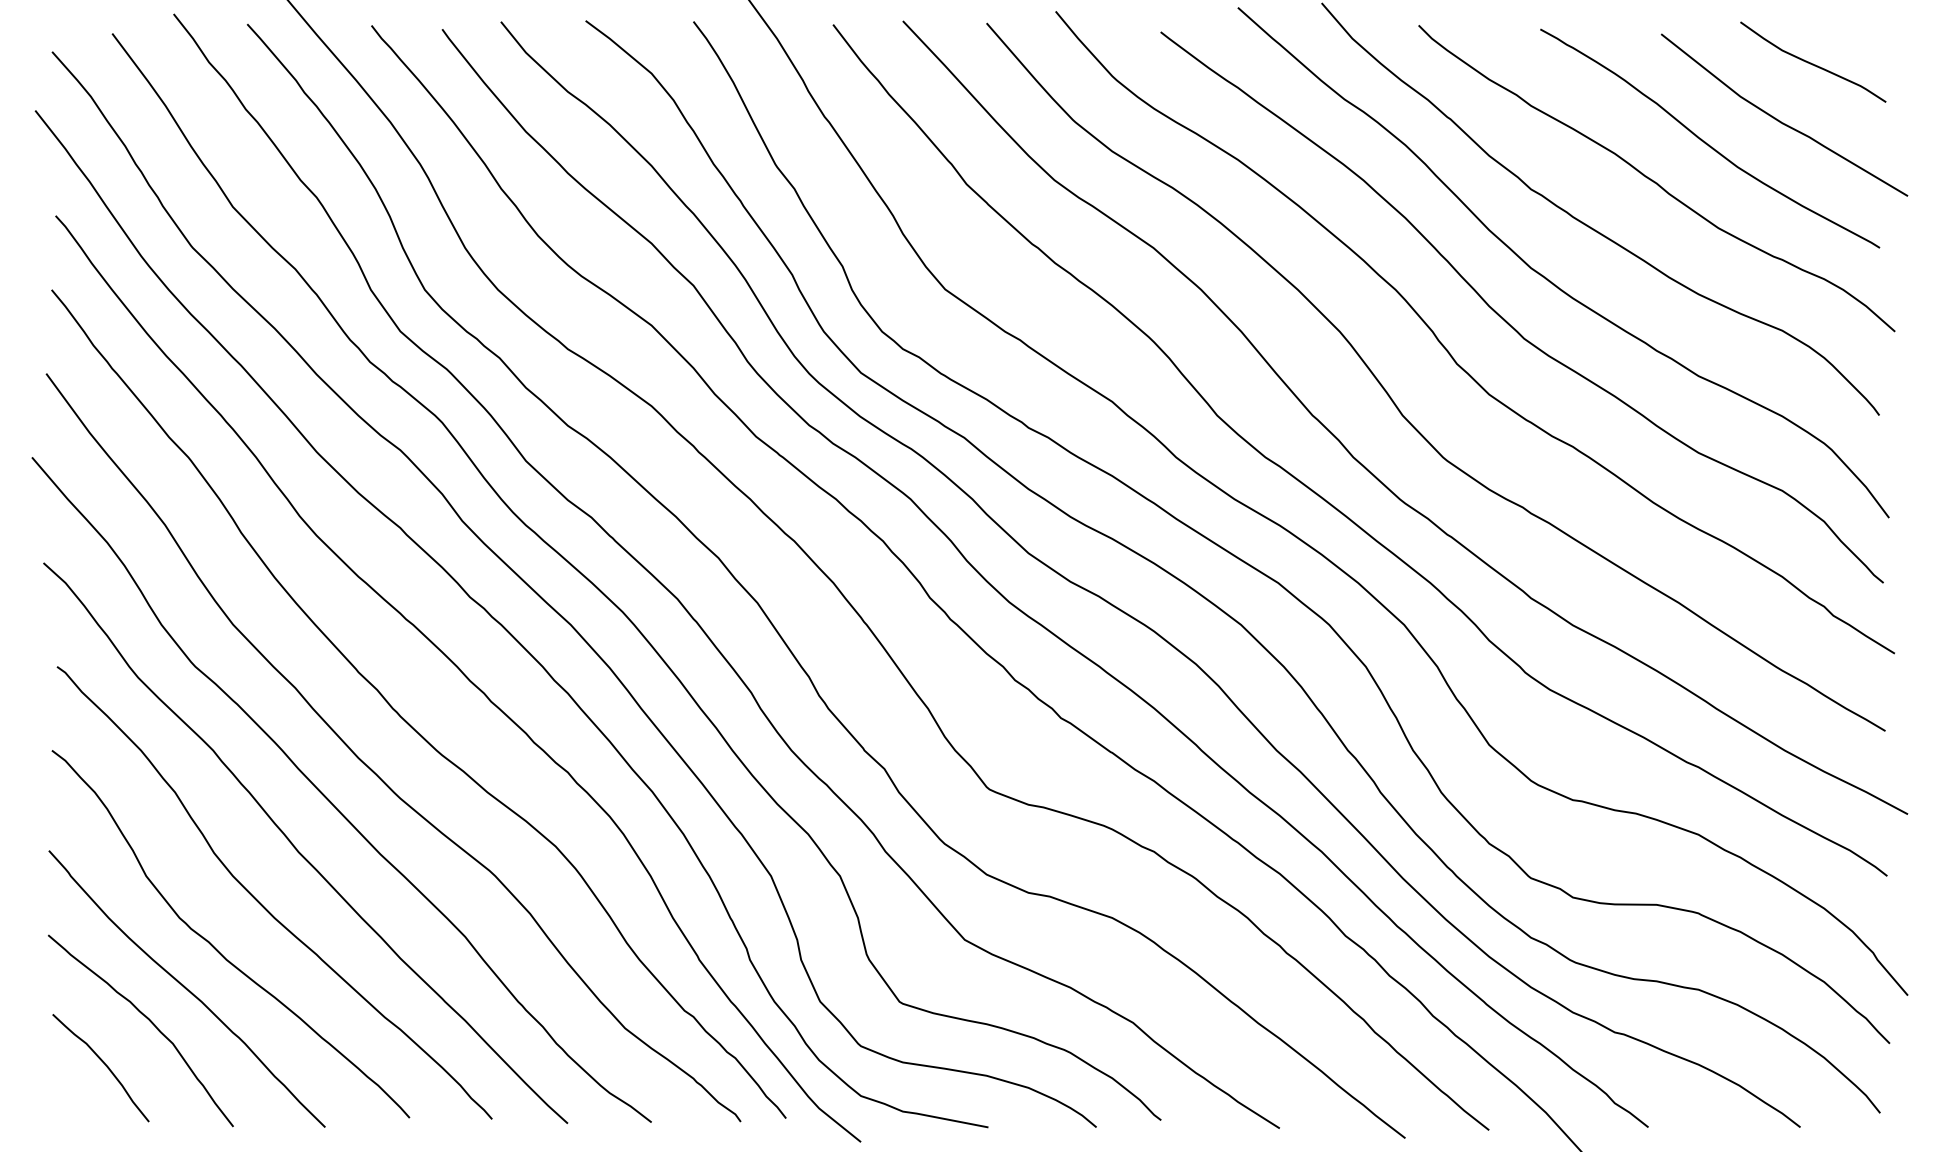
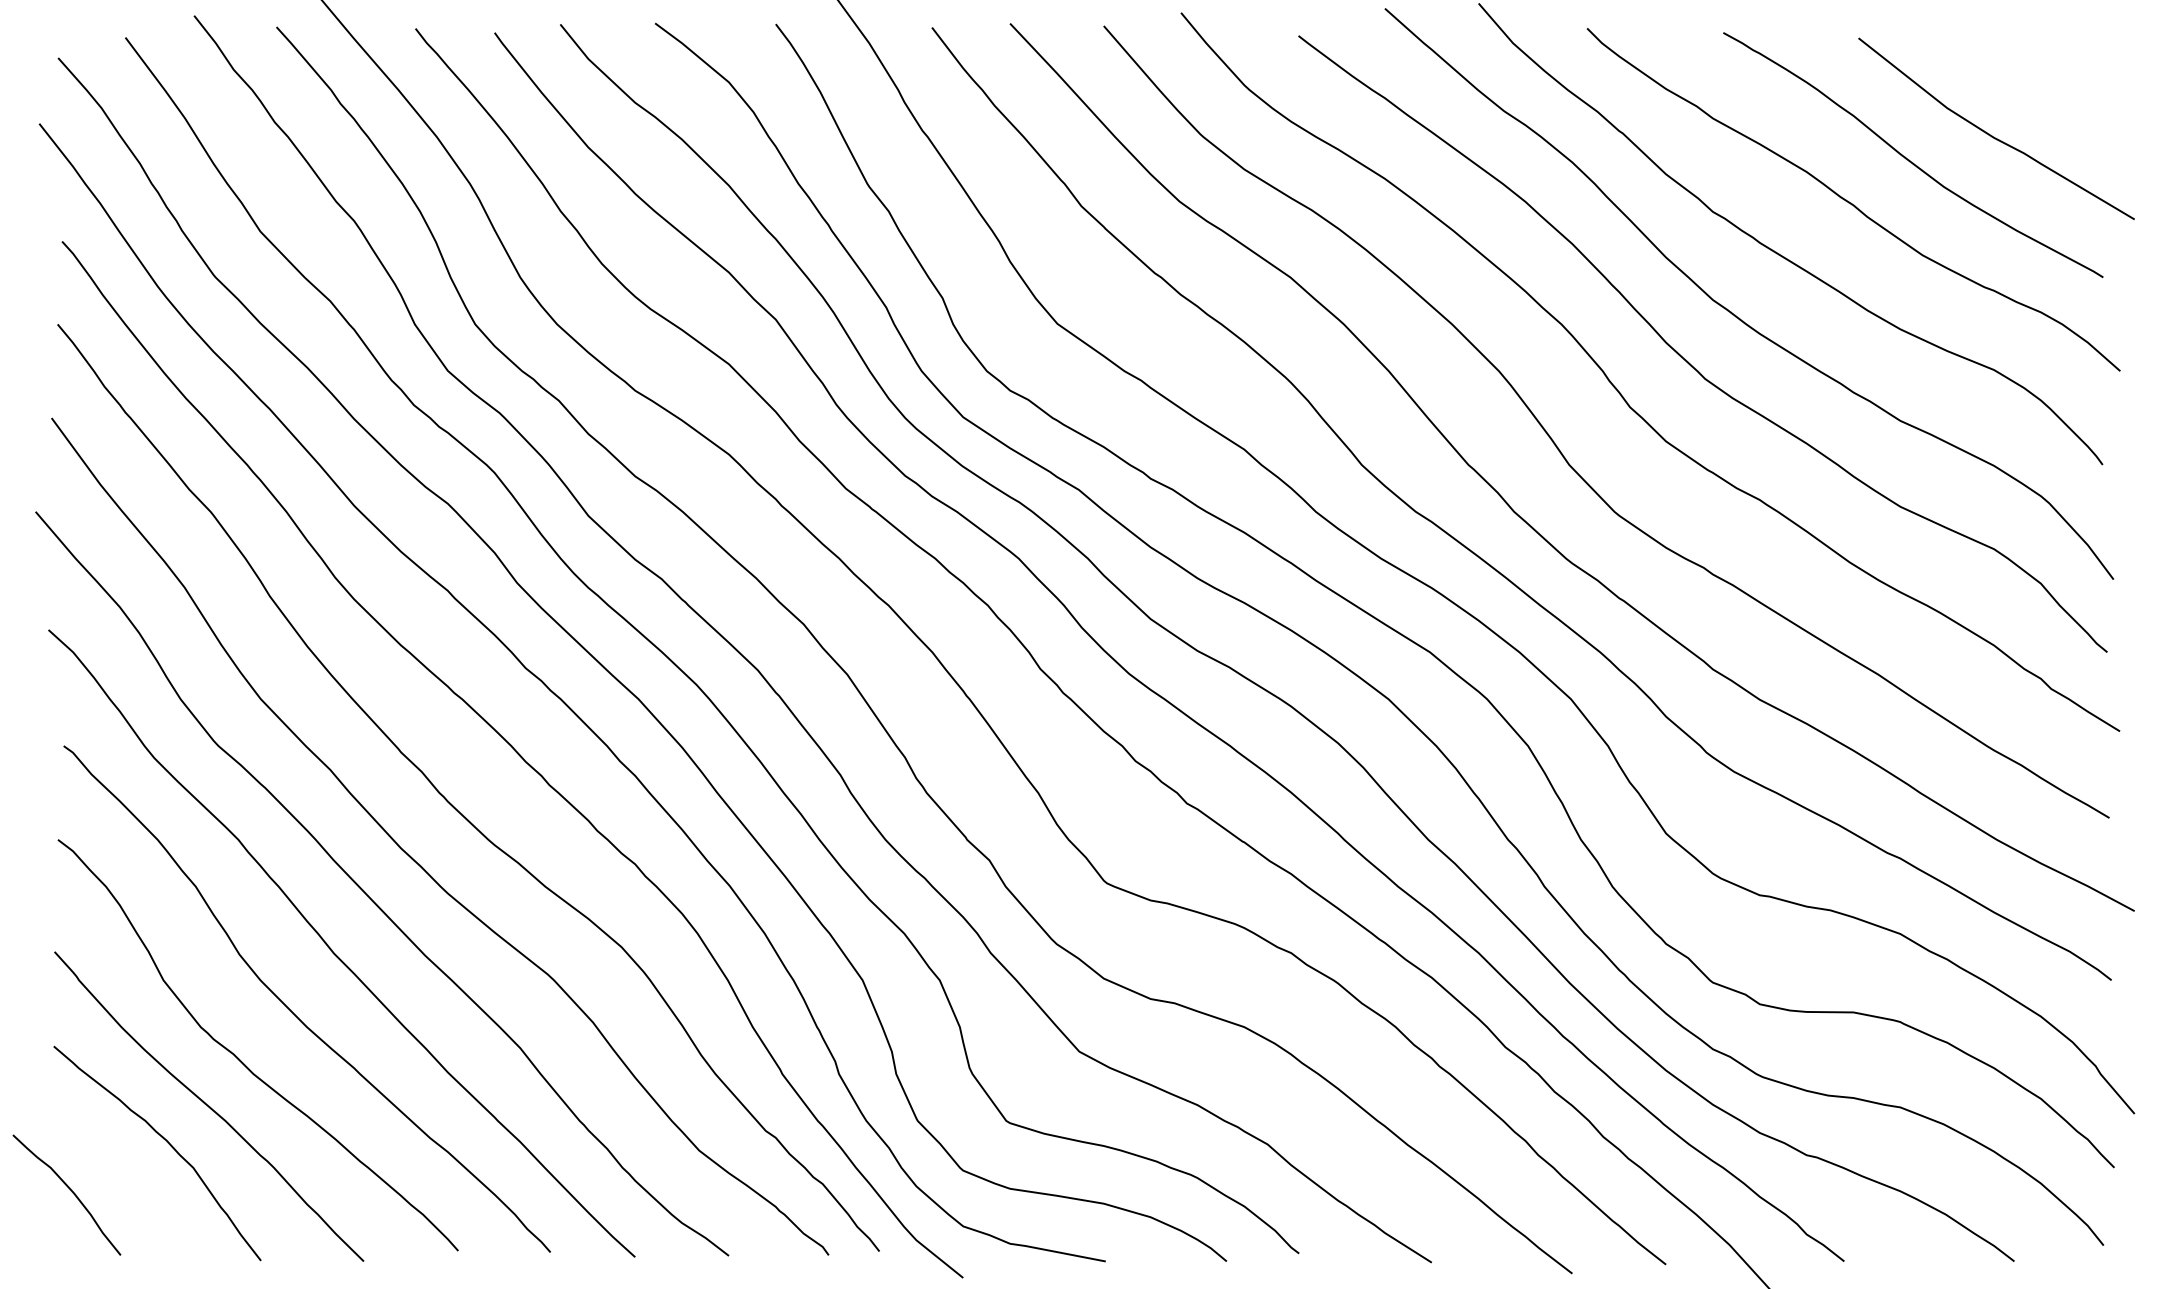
curve: (1813, 63) -> (2028, 71), removed
curve: (104, 1064) -> (70, 1191), moved

